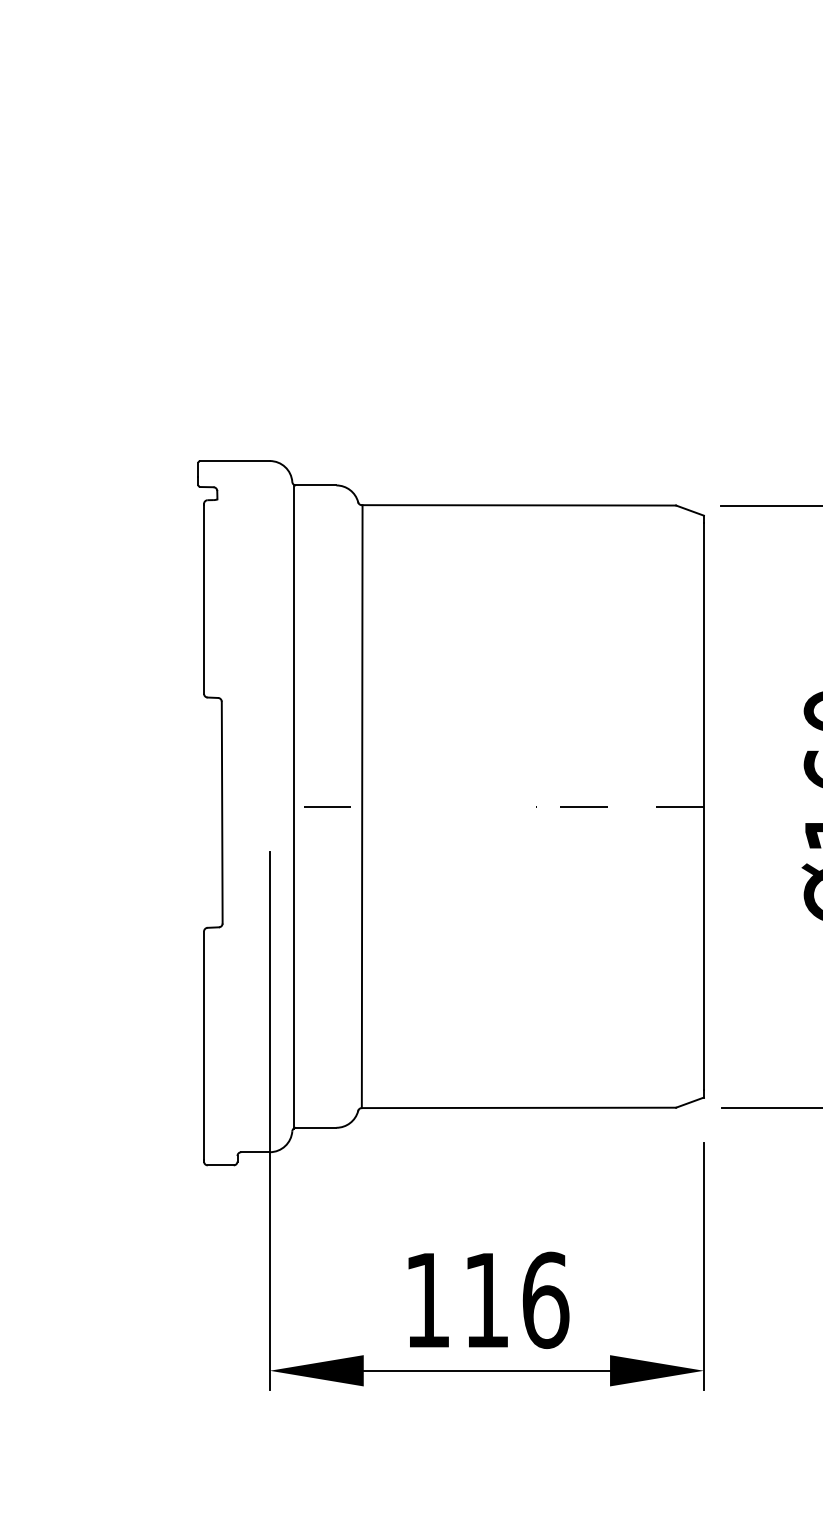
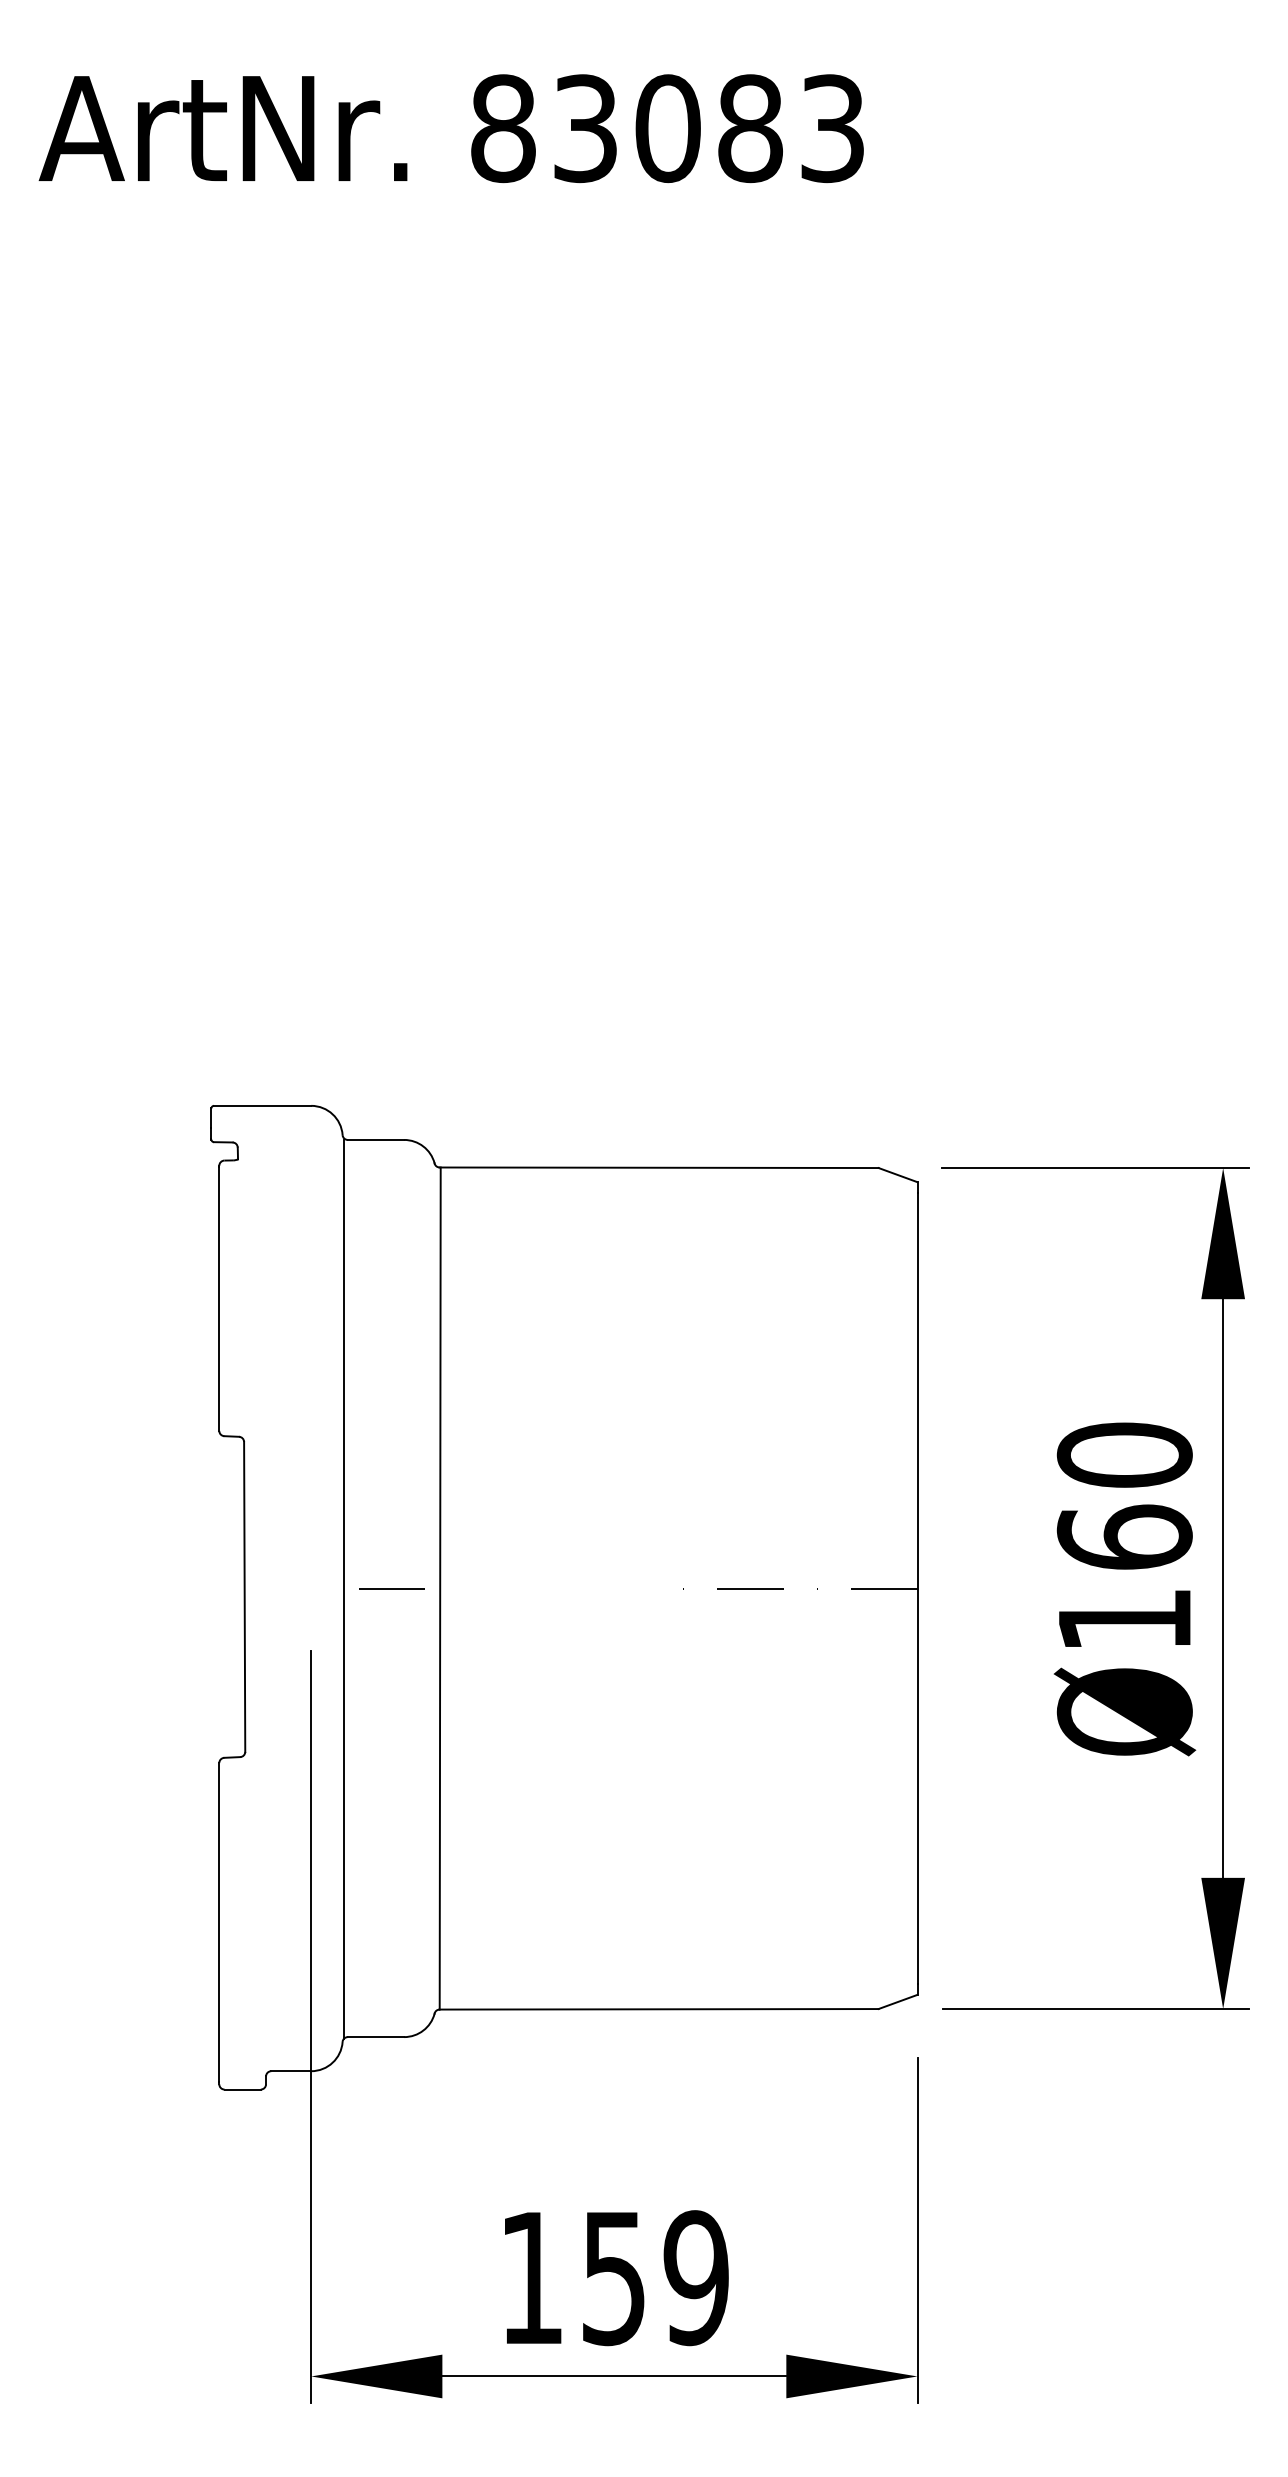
text: (517, 1300) -> (656, 2278), 116 -> 159

